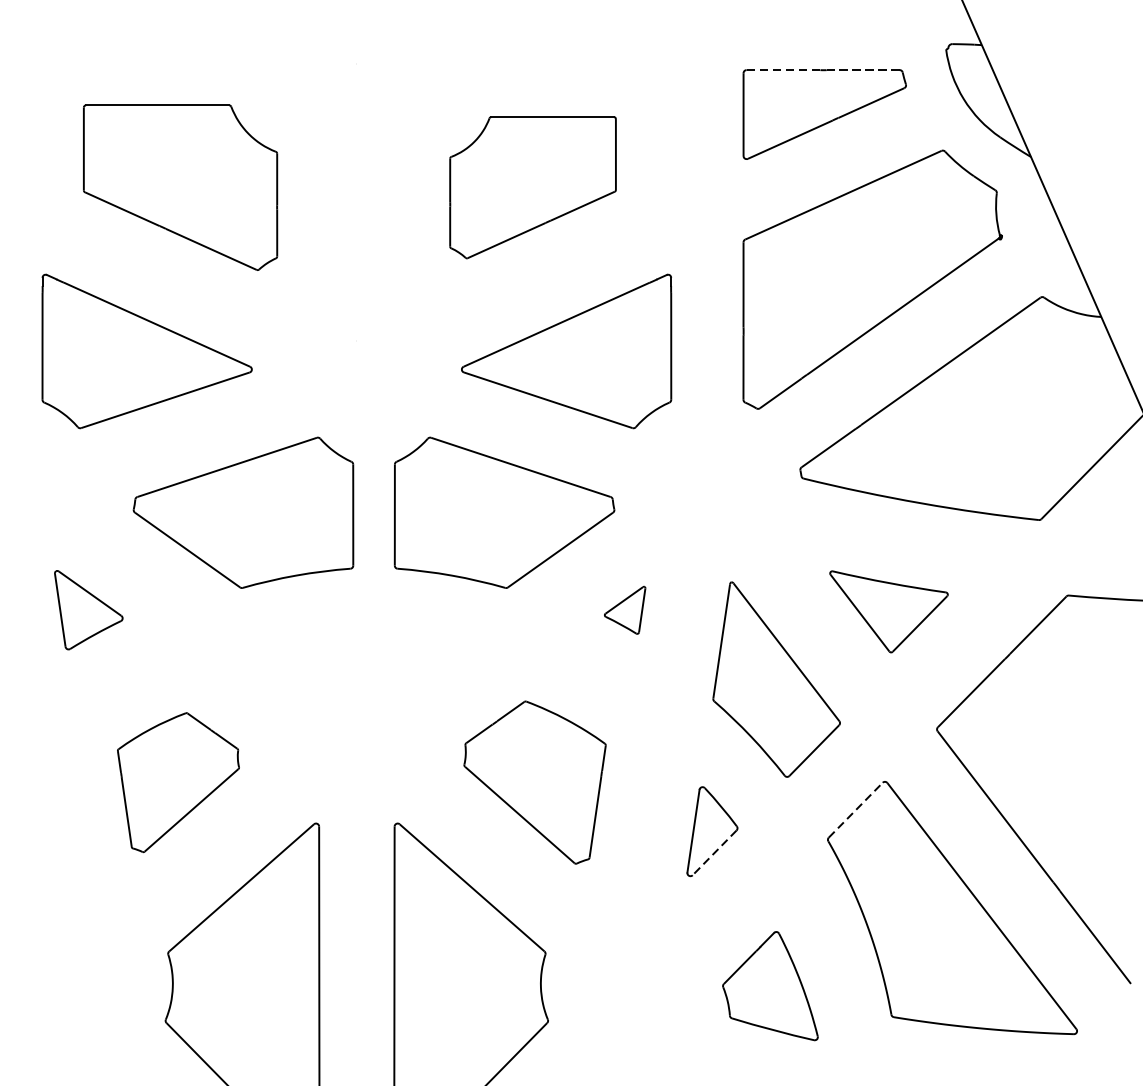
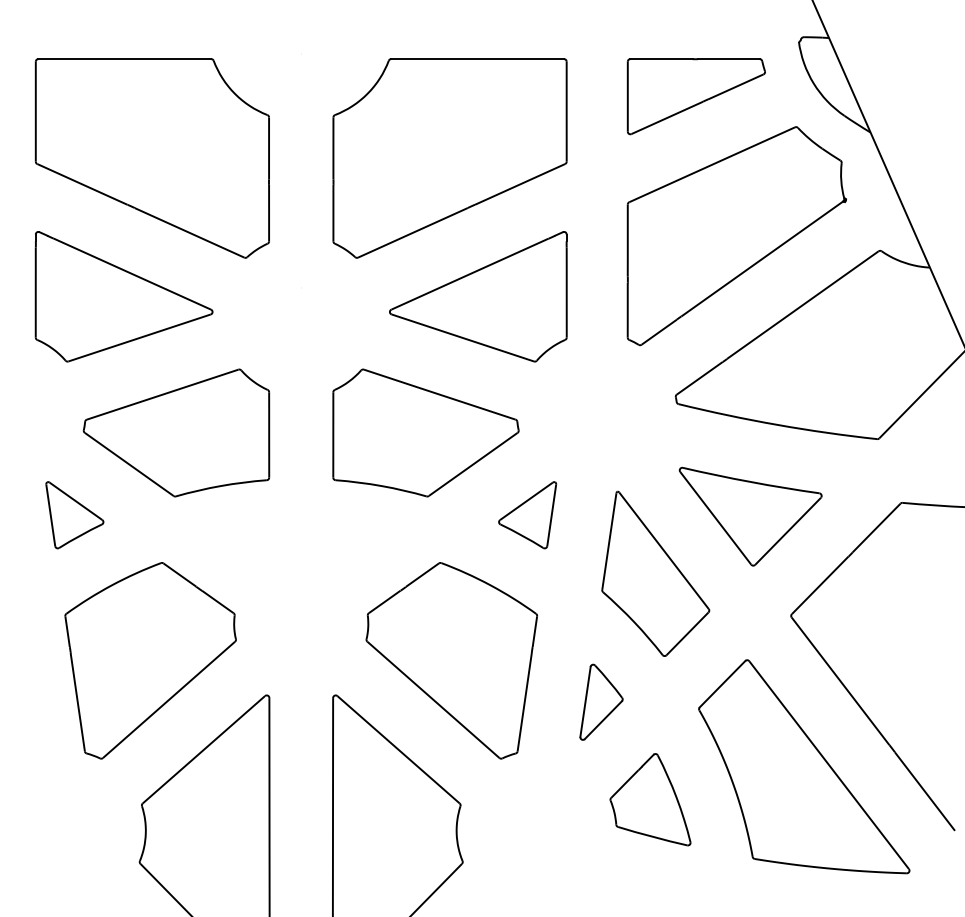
line: (783, 70) -> (661, 59), dashed -> solid
line: (862, 70) -> (728, 59), dashed -> solid
part: (179, 187) -> (151, 158), size x1.43
part: (532, 187) -> (449, 158), size x1.67
part: (243, 512) -> (176, 432), moved
part: (624, 610) -> (527, 515), size x1.67
part: (888, 611) -> (750, 516), size x1.43
part: (178, 782) -> (150, 660), size x1.67
part: (534, 782) -> (451, 660), size x1.43
line: (855, 809) -> (722, 683), dashed -> solid
line: (714, 853) -> (603, 720), dashed -> solid
part: (770, 985) -> (650, 799), moved

